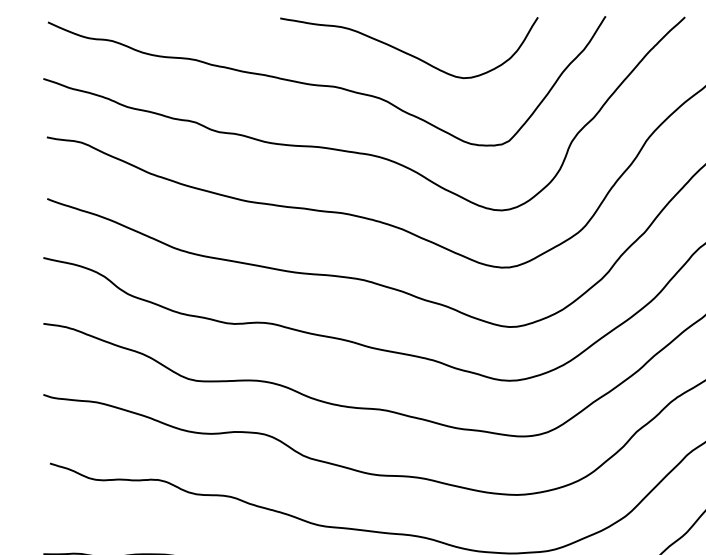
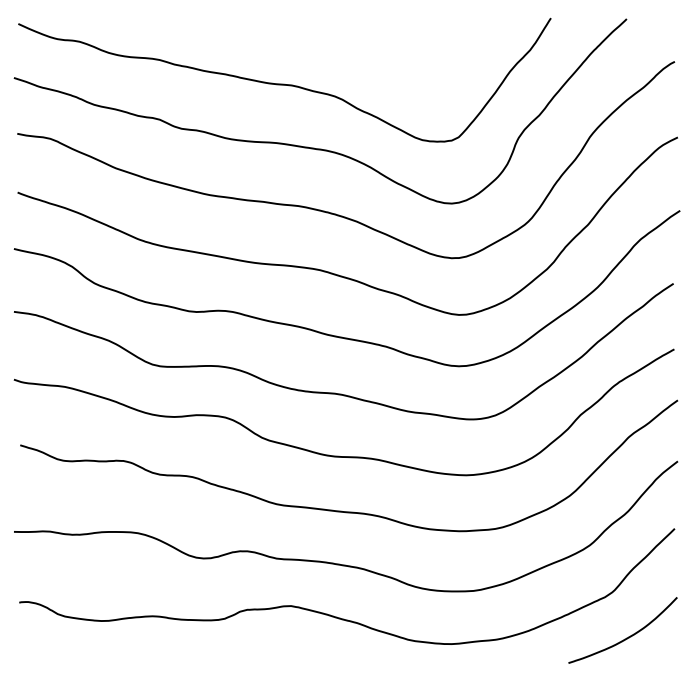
curve: (407, 52) -> (361, 52), removed

